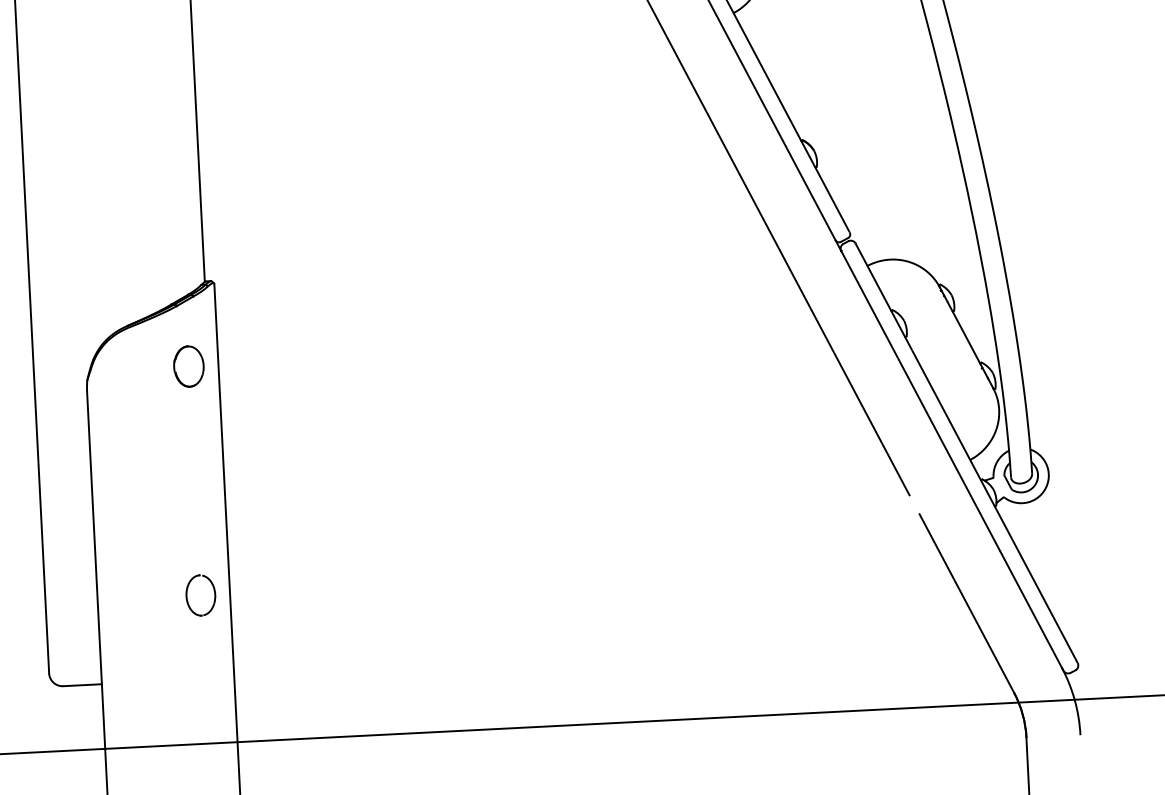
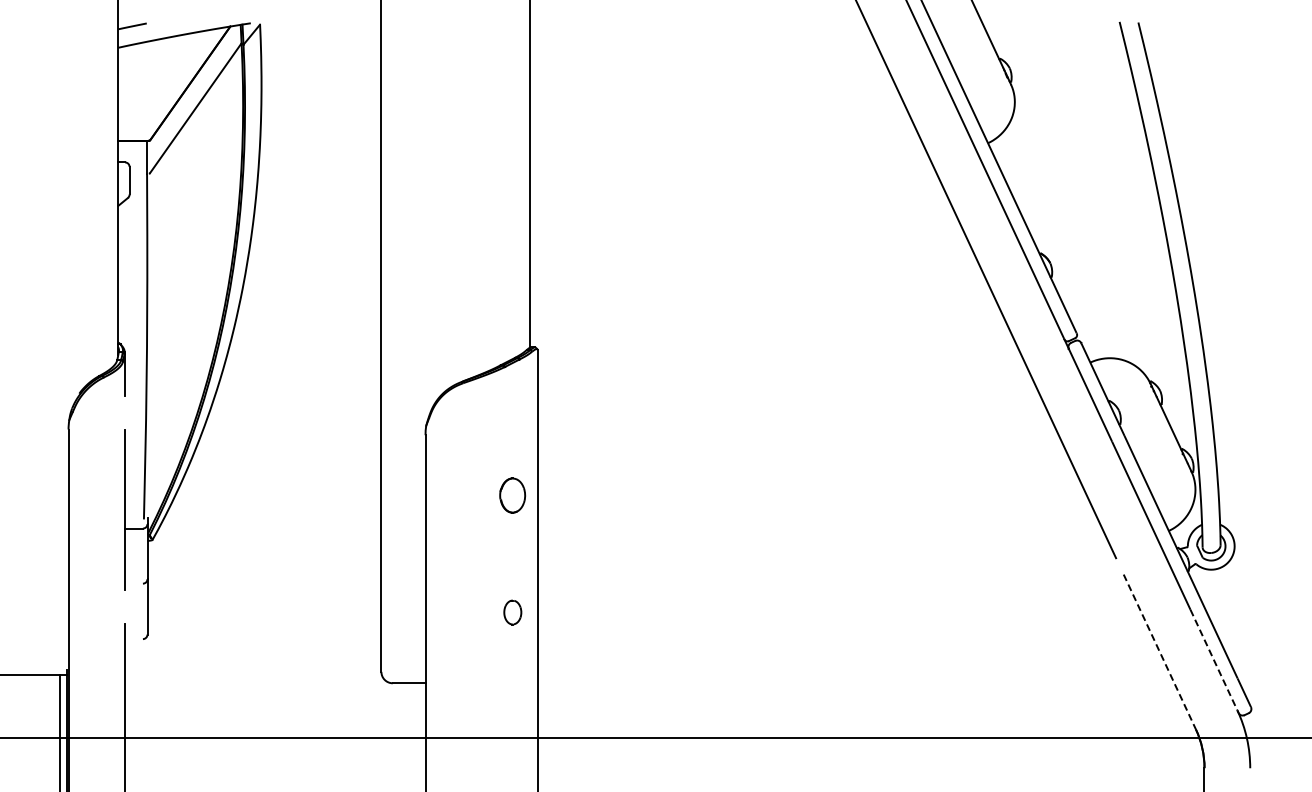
part: (188, 366) -> (512, 495), moved
part: (200, 595) -> (512, 612), size x0.7
line: (966, 604) -> (1159, 652), solid -> dashed
line: (1031, 610) -> (1214, 660), solid -> dashed

